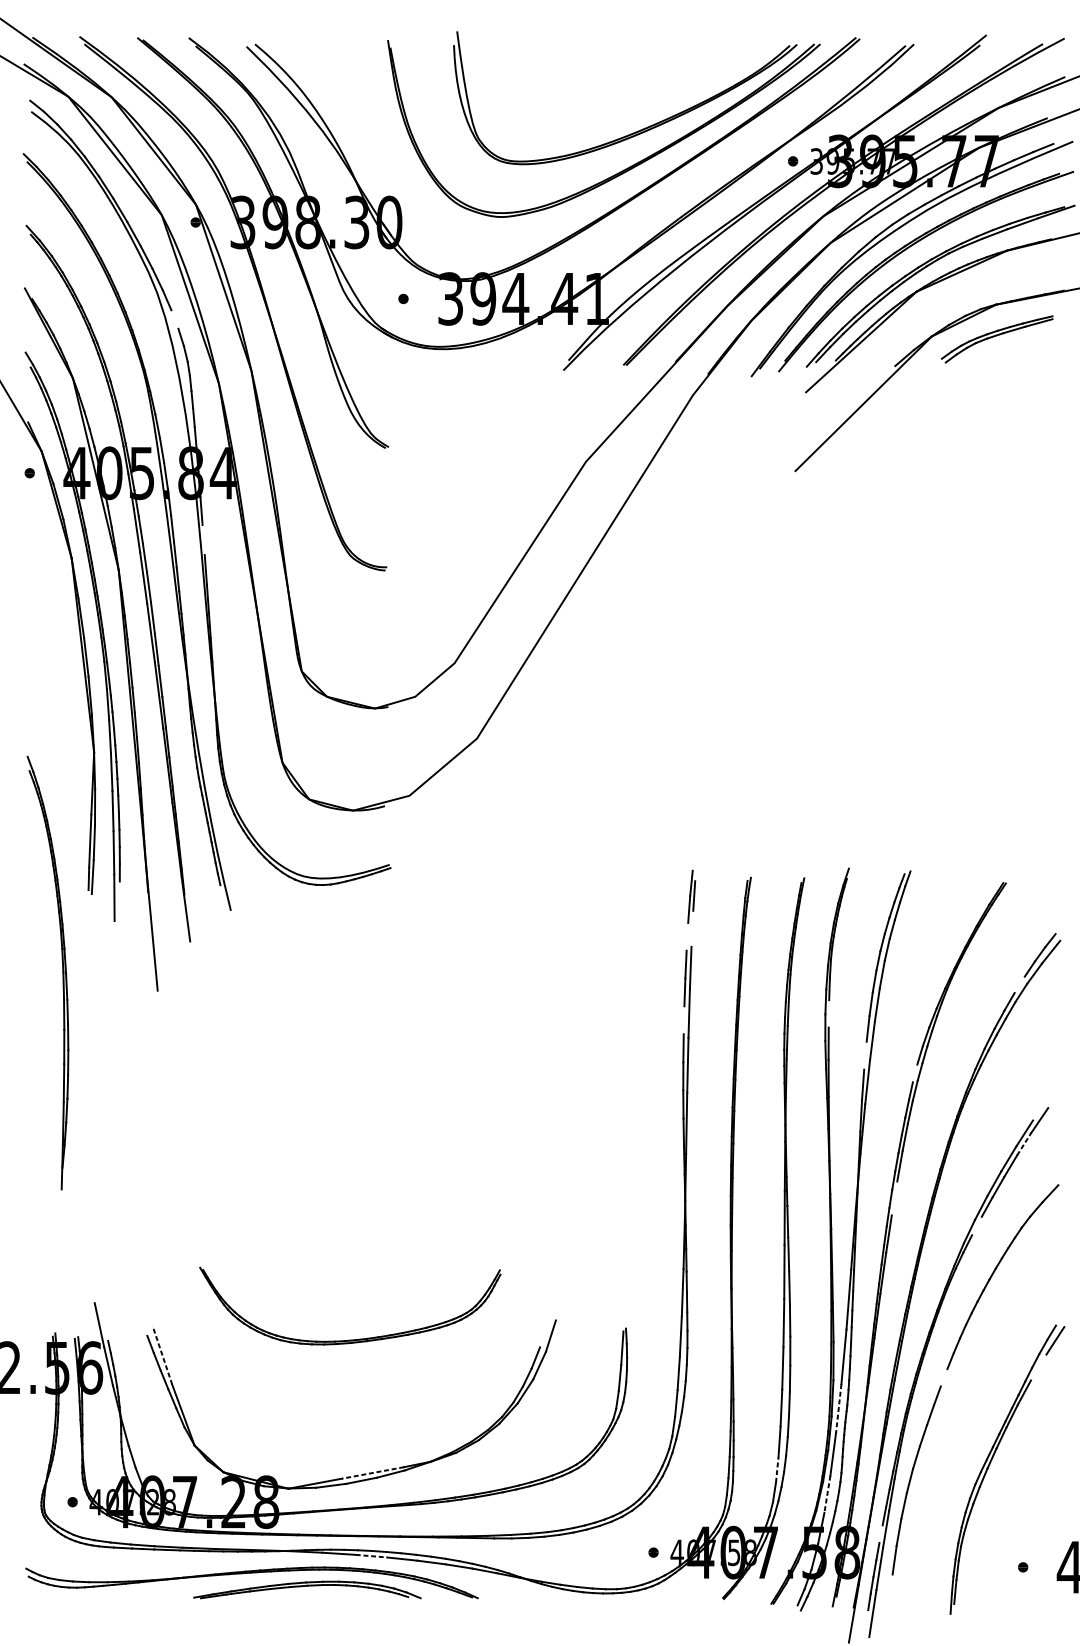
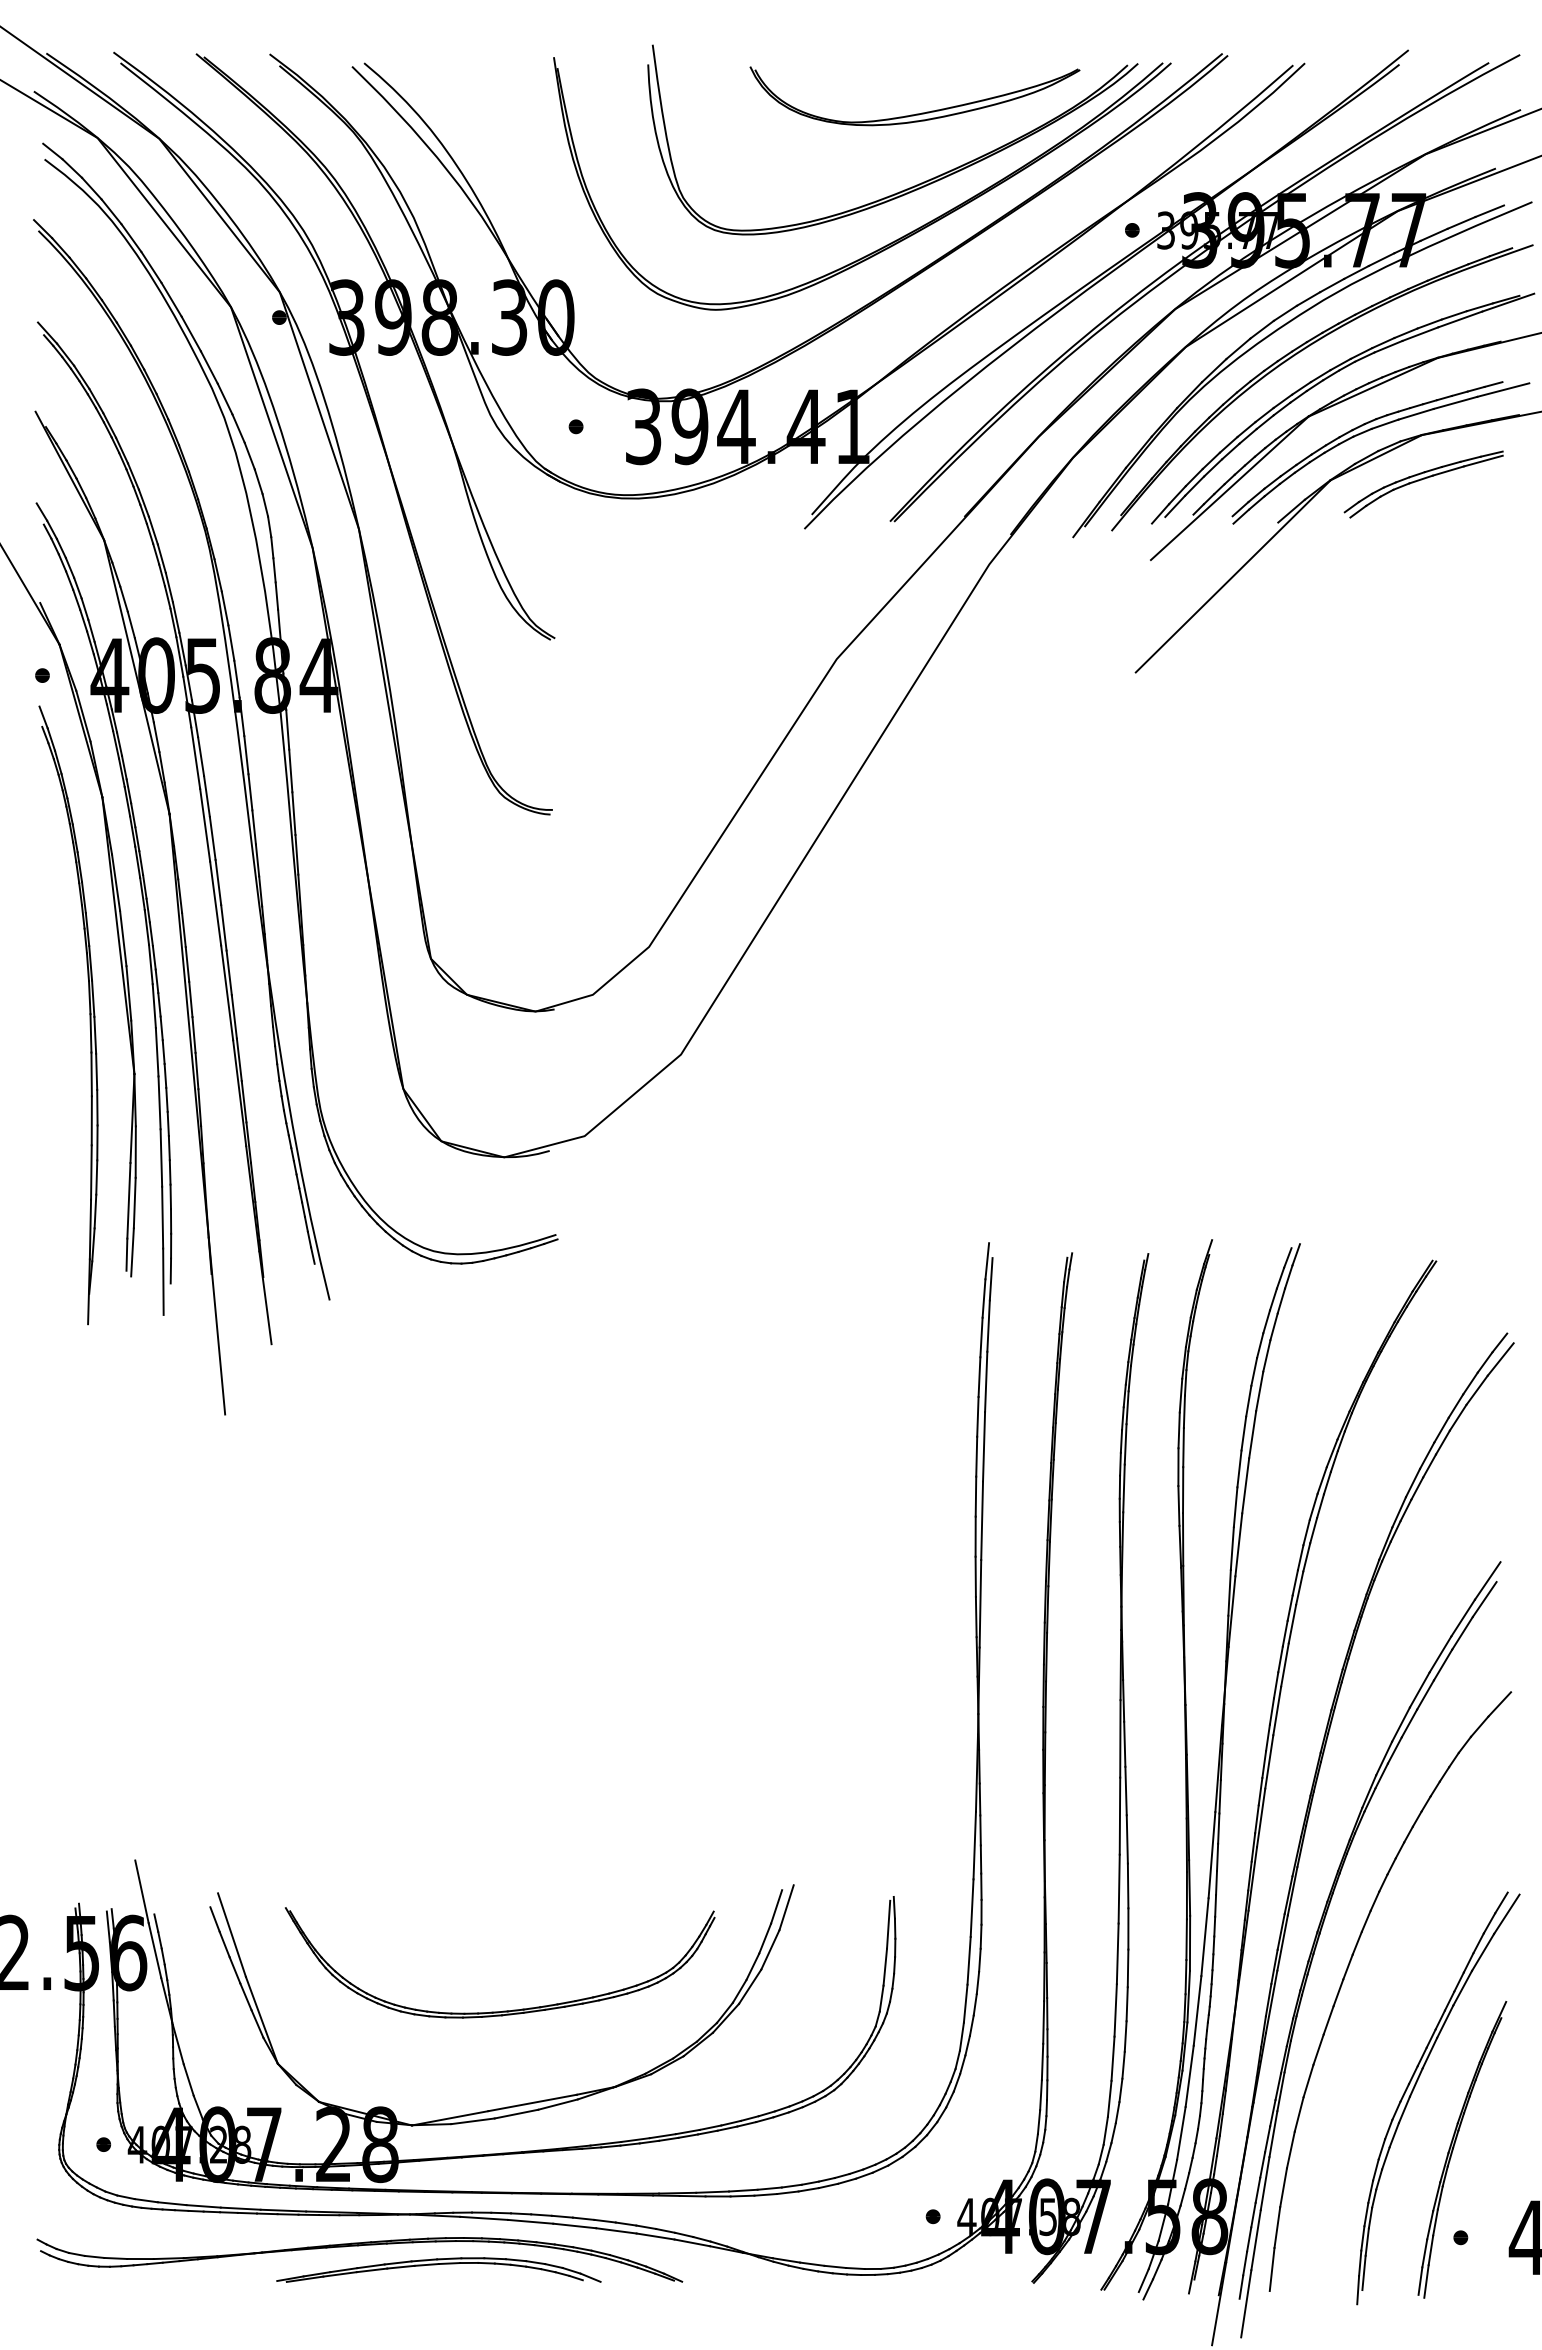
part: (641, 79) -> (916, 113), added
part: (961, 300) -> (1373, 429), added
line: (174, 319) -> (249, 455), added
line: (203, 539) -> (290, 770), added
line: (119, 889) -> (170, 1270), added
line: (692, 928) -> (988, 1325), added
line: (687, 936) -> (981, 1337), added
part: (62, 973) -> (89, 1015), moved
line: (1019, 984) -> (1455, 1405), added
line: (828, 1013) -> (1183, 1447), added
line: (683, 1020) -> (976, 1456), added
line: (865, 1055) -> (1235, 1507), added
line: (915, 1073) -> (1306, 1532), added
line: (1041, 1107) -> (1487, 1580), added
line: (1024, 1143) -> (1462, 1632), dashed -> solid
line: (894, 1198) -> (1277, 1710), added
line: (976, 1226) -> (1394, 1750), added
line: (543, 1335) -> (776, 1906), added
part: (352, 1339) -> (503, 2010), moved
line: (162, 1354) -> (231, 1934), dashed -> solid
line: (1039, 1366) -> (1483, 1951), added
line: (943, 1377) -> (1347, 1966), added
line: (838, 1408) -> (1197, 2010), dashed -> solid
line: (777, 1469) -> (1109, 2098), dashed -> solid
line: (372, 1473) -> (532, 2103), dashed -> solid
line: (827, 1494) -> (1181, 2133), dashed -> solid
part: (1018, 1504) -> (1454, 2147), added
line: (880, 1533) -> (1257, 2189), added
line: (371, 1555) -> (530, 2221), dashed -> solid
line: (890, 1589) -> (1271, 2269), added

